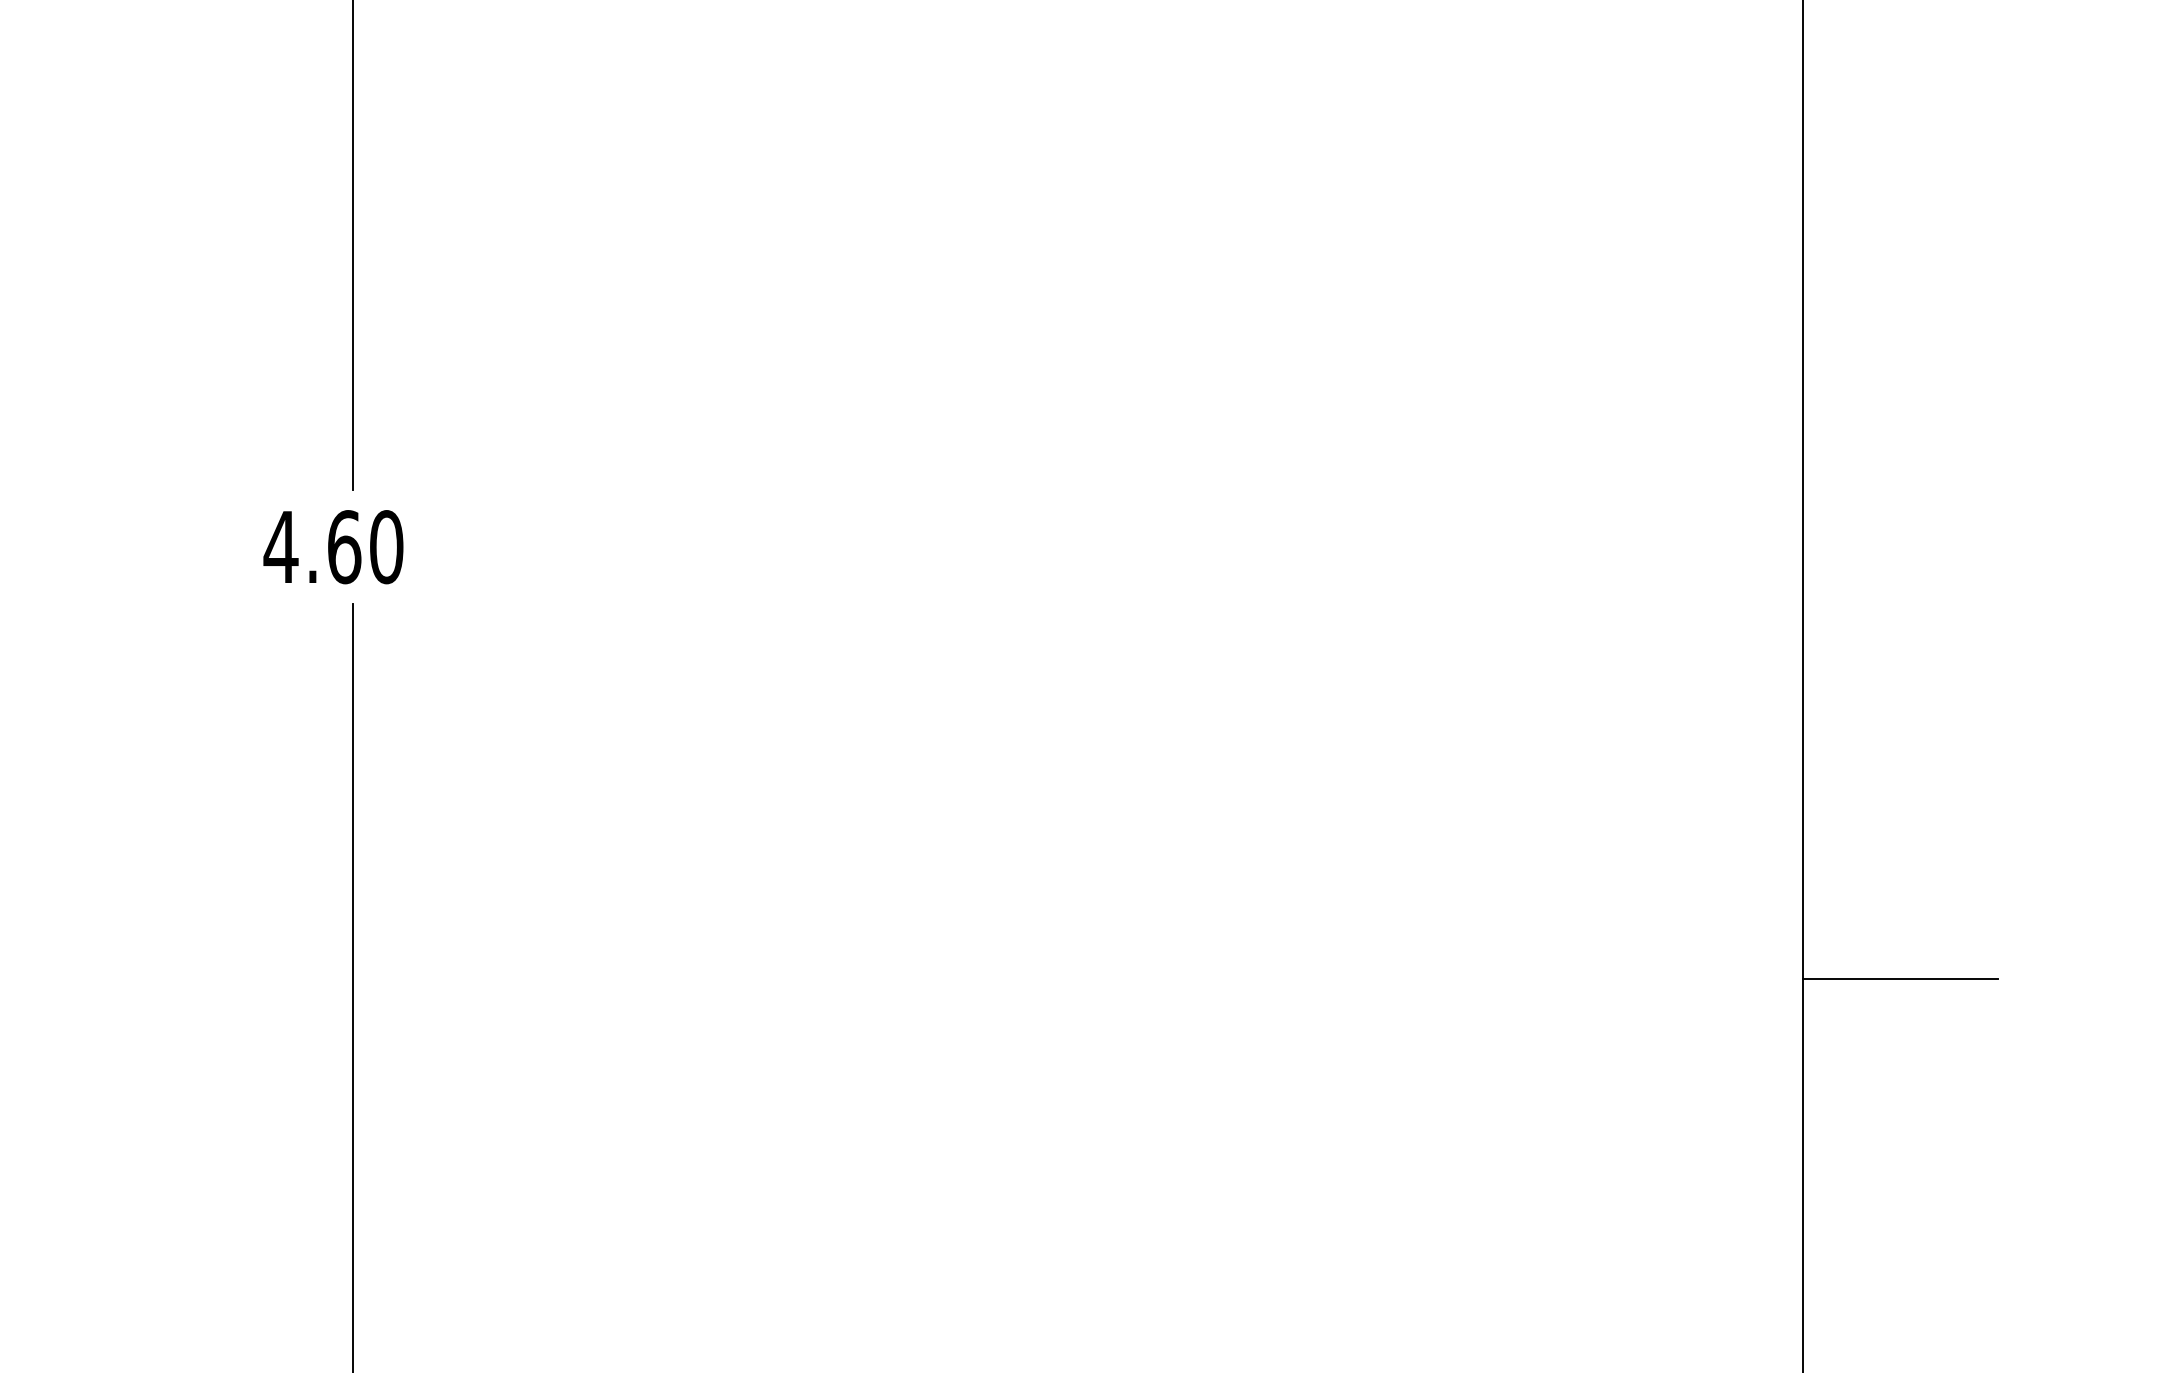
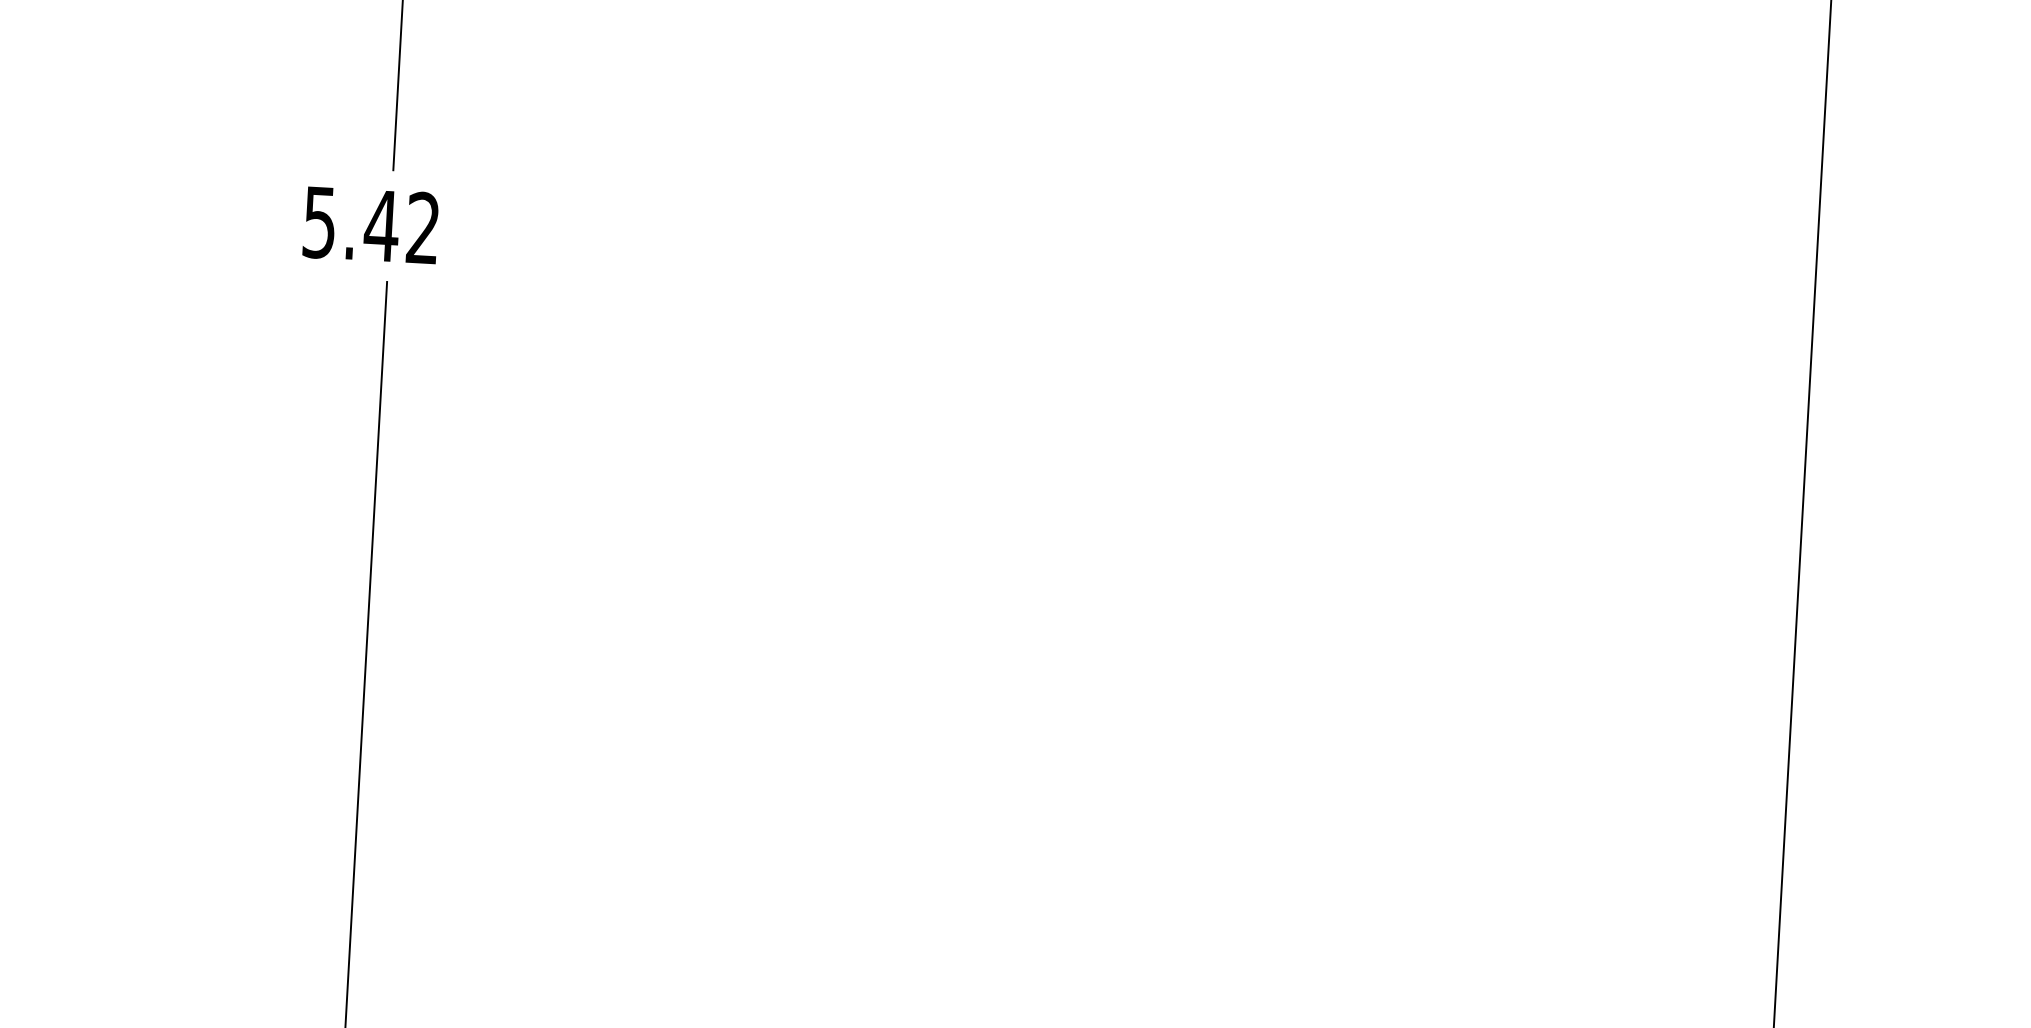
text: (333, 547) -> (371, 225), 4.60 -> 5.42
line: (1900, 979) -> (1886, 735), removed

